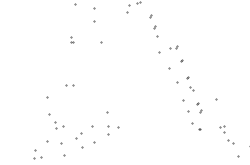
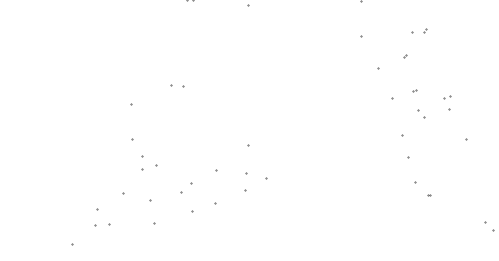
part: (173, 47) -> (419, 30), moved
part: (199, 107) -> (432, 152), removed
part: (222, 129) -> (447, 103), moved

